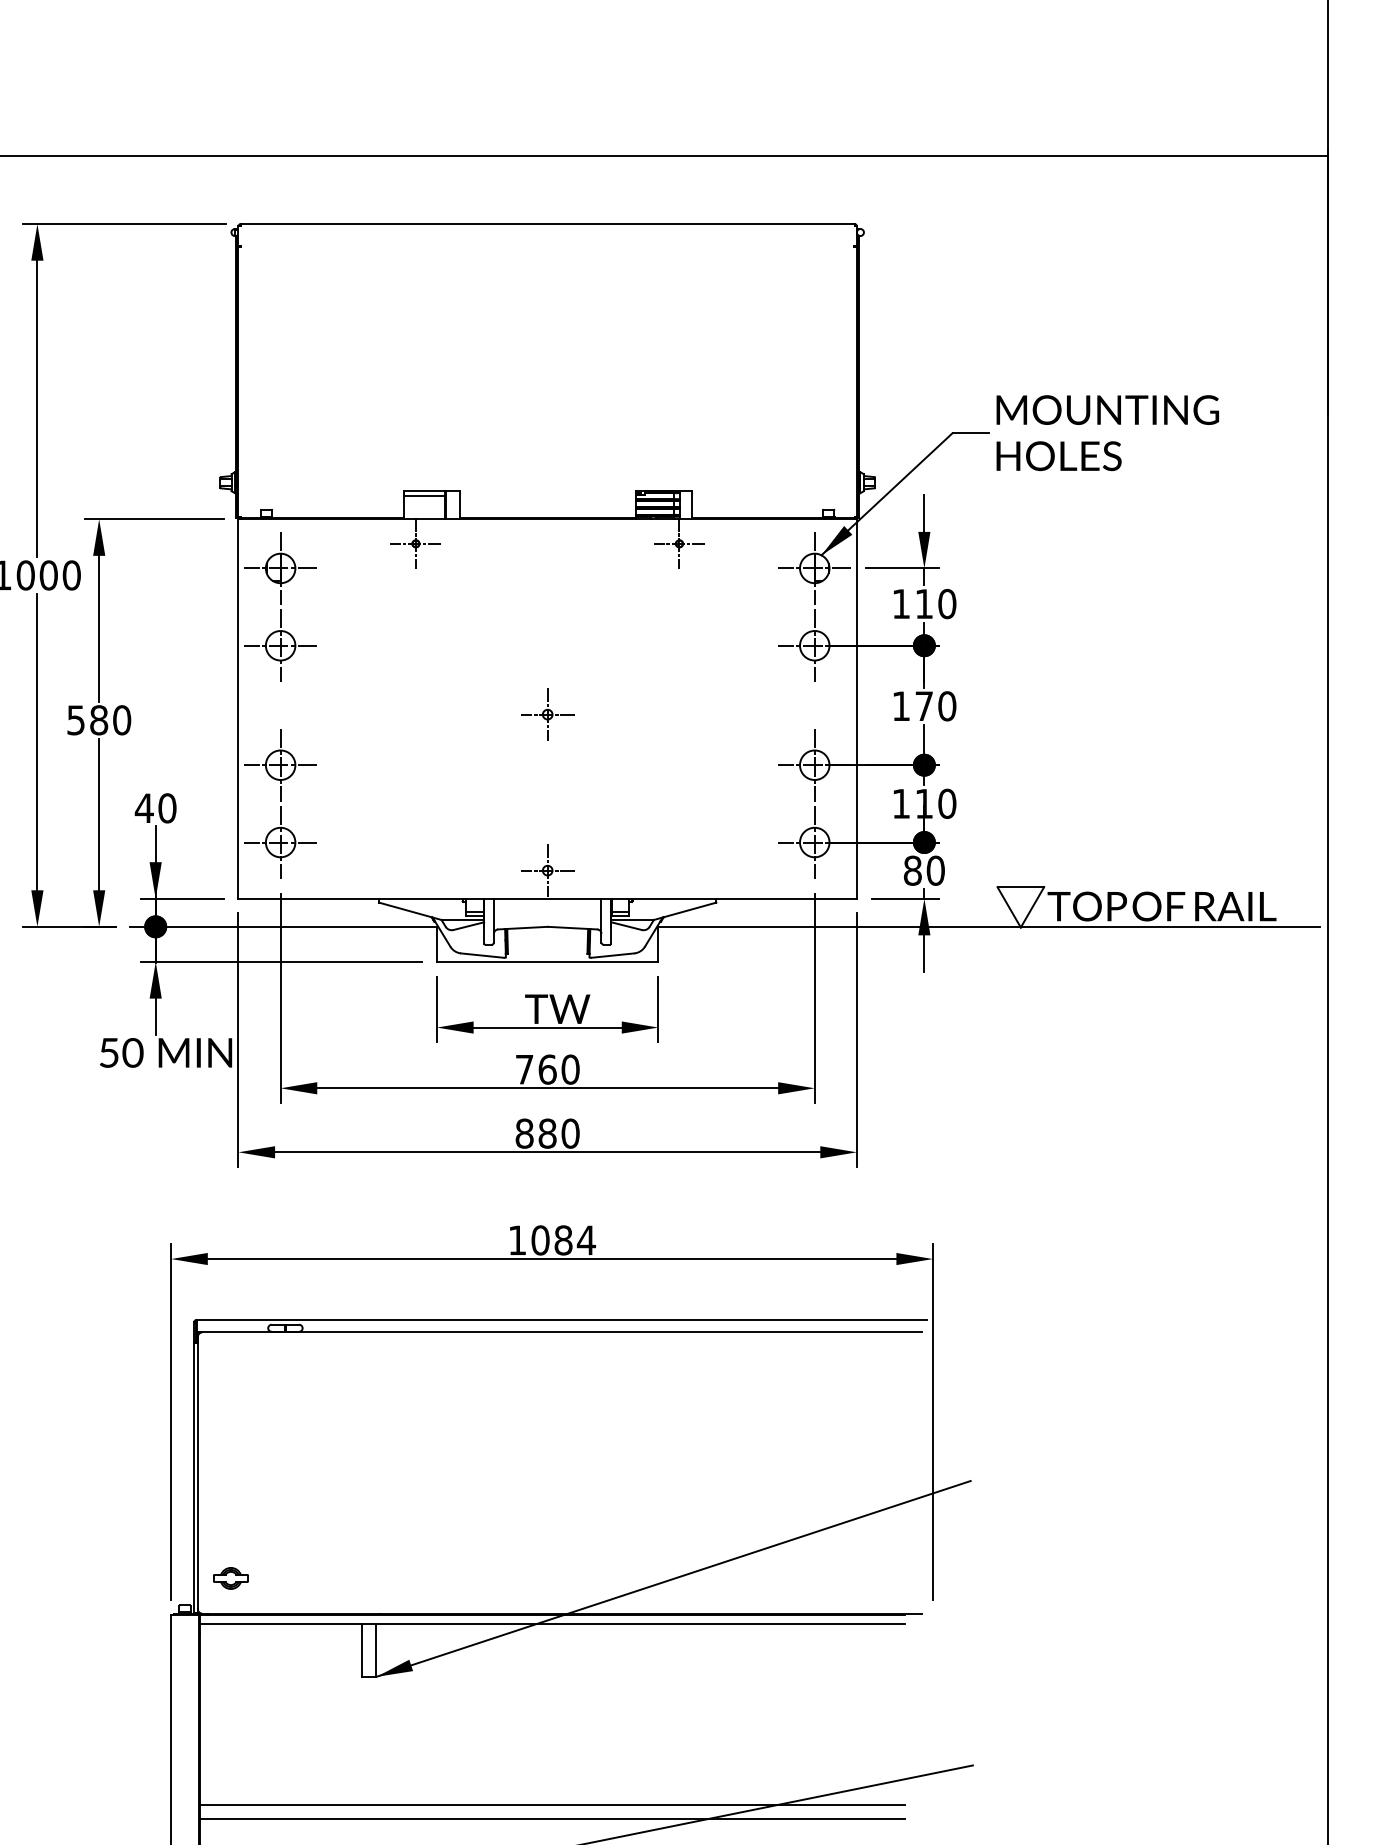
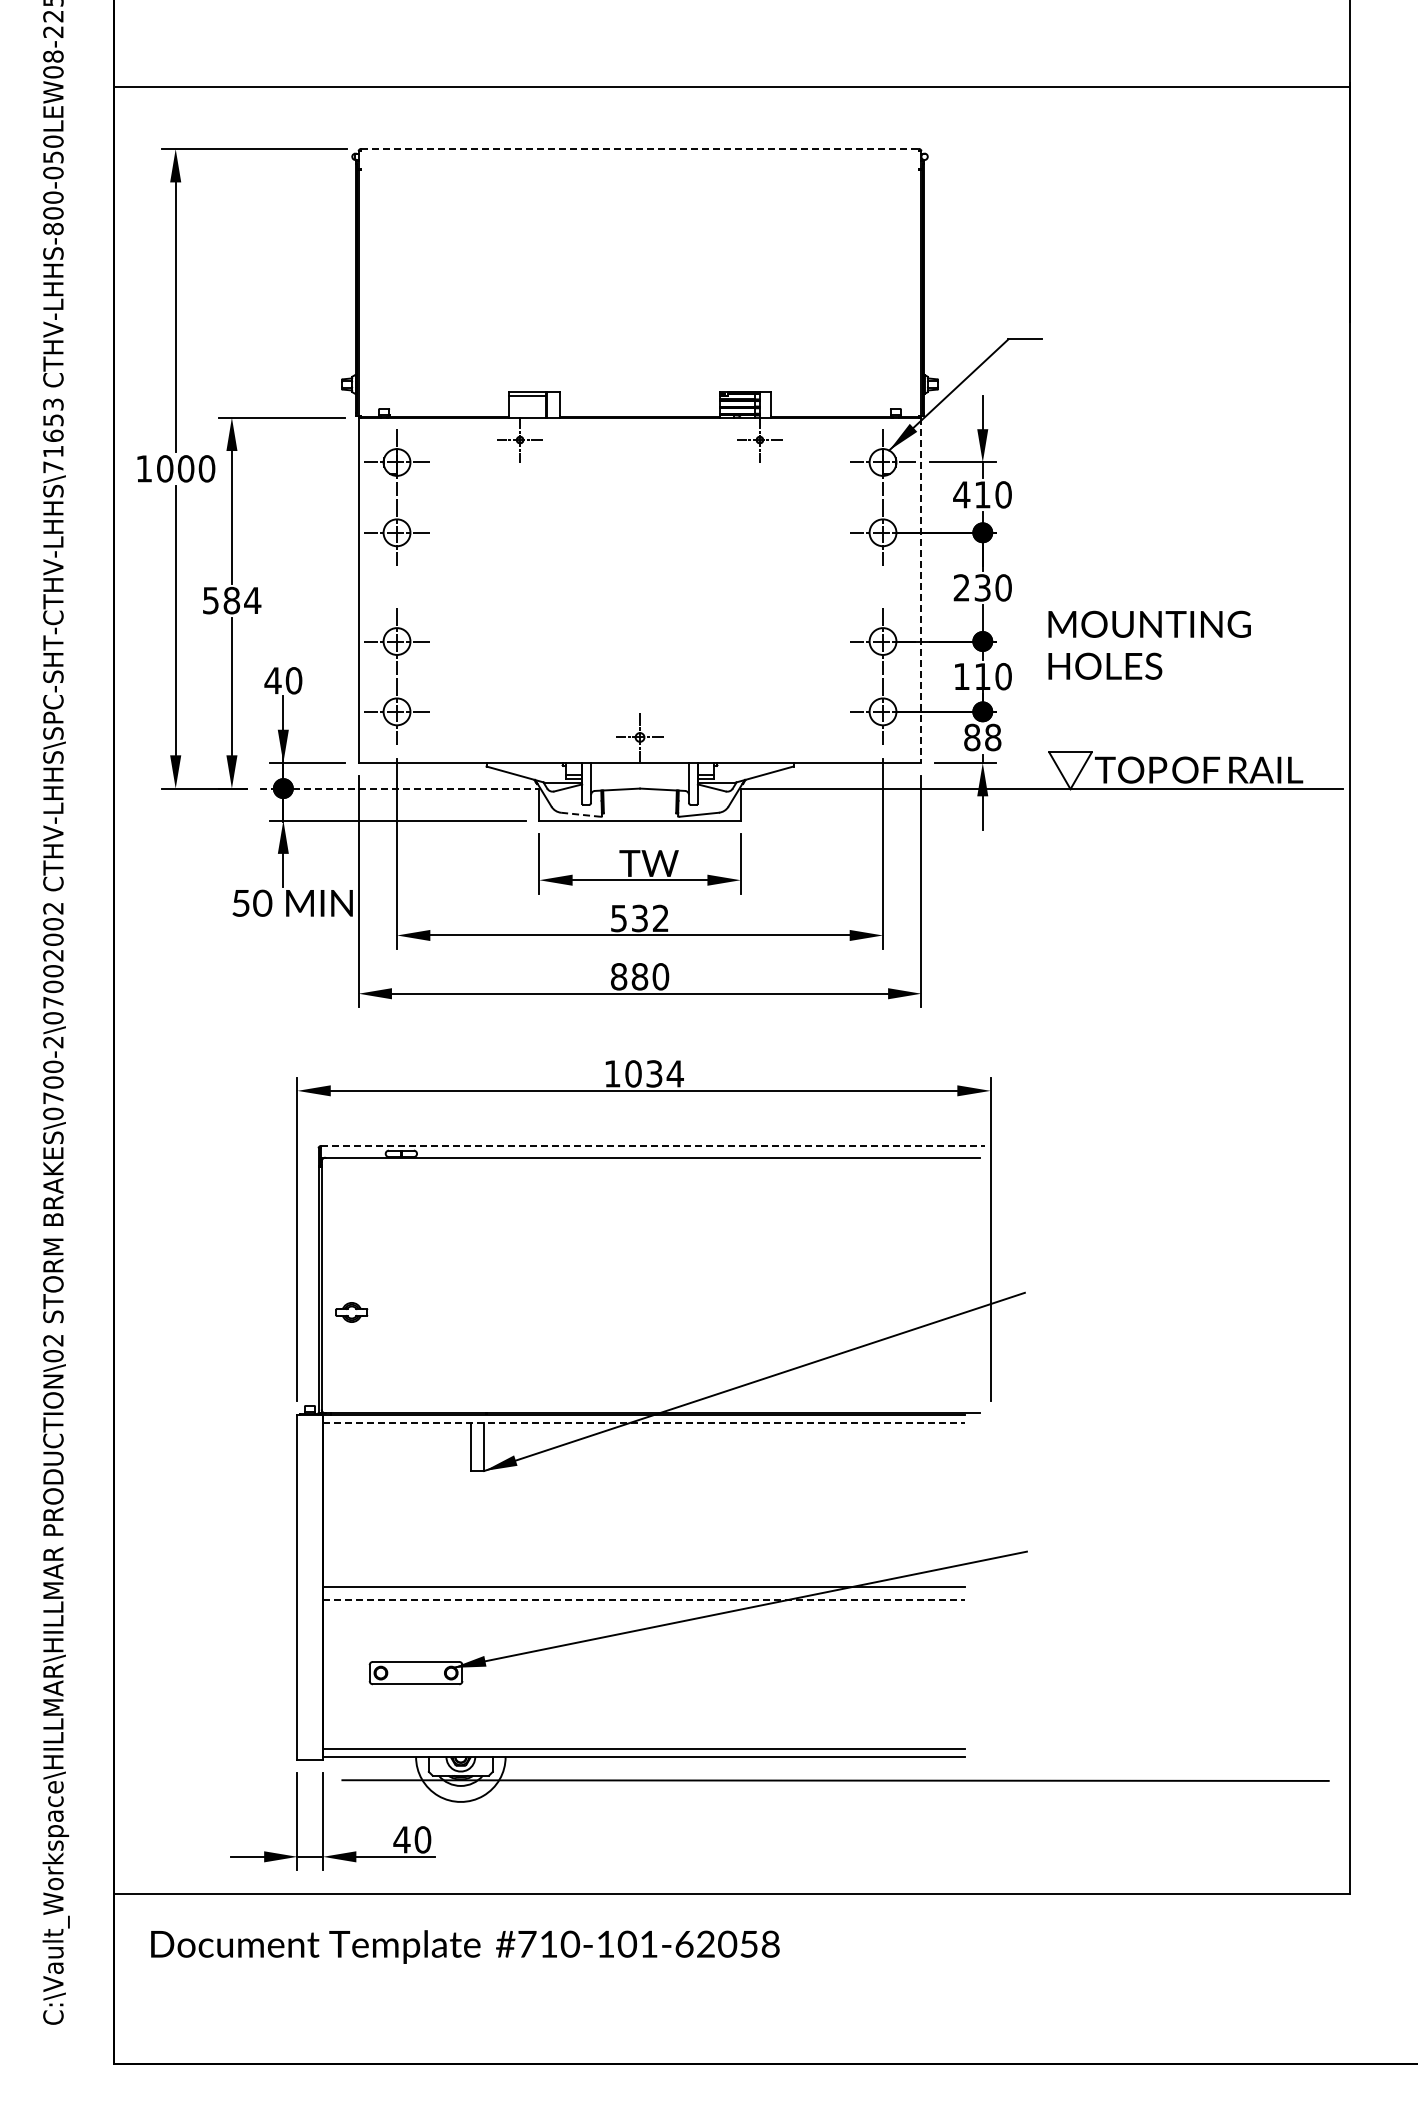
line: (548, 224) -> (640, 149), solid -> dashed
text: (1107, 432) -> (1149, 644), moved
text: (900, 603) -> (961, 494), 110 -> 410
text: (911, 705) -> (971, 587), 170 -> 230
line: (857, 709) -> (921, 590), solid -> dashed
part: (547, 714) -> (639, 595), removed
text: (121, 720) -> (252, 600), 580 -> 584
text: (936, 870) -> (993, 737), 80 -> 88
line: (283, 926) -> (399, 788), solid -> dashed
line: (482, 955) -> (580, 814), solid -> dashed
text: (548, 1069) -> (640, 918), 760 -> 532
text: (563, 1239) -> (654, 1073), 1084 -> 1034
line: (562, 1320) -> (653, 1146), solid -> dashed
part: (230, 1578) -> (351, 1312), moved
line: (552, 1624) -> (644, 1423), solid -> dashed
line: (552, 1819) -> (644, 1600), solid -> dashed

